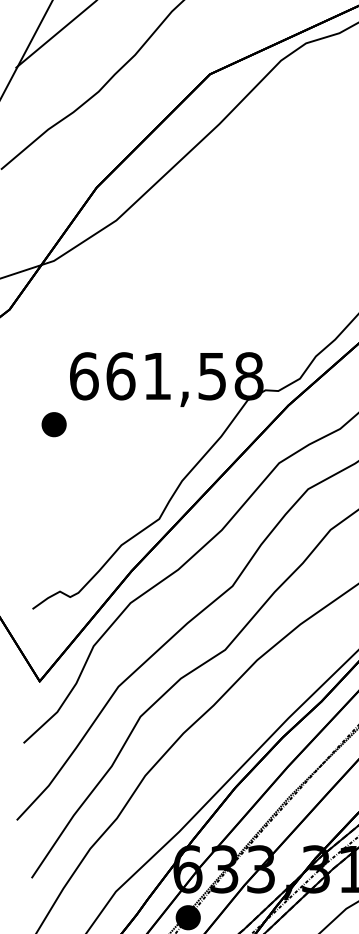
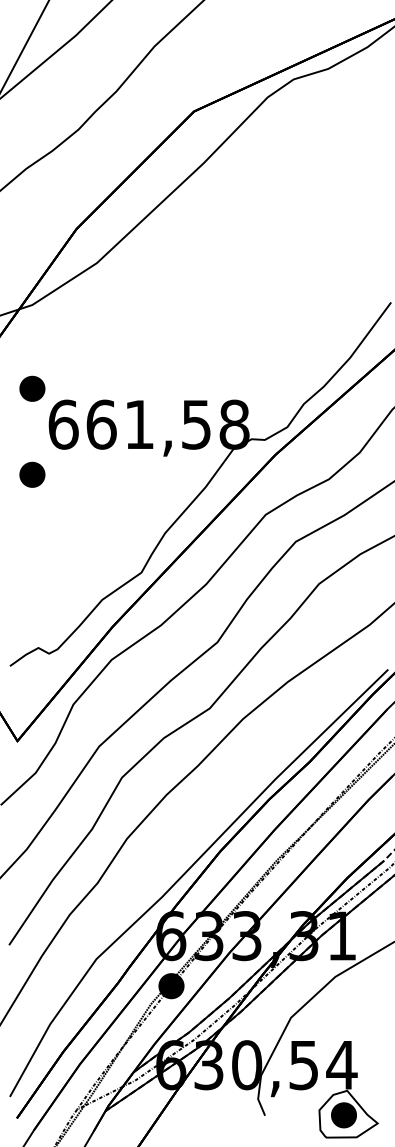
part: (54, 341) -> (32, 388), added

